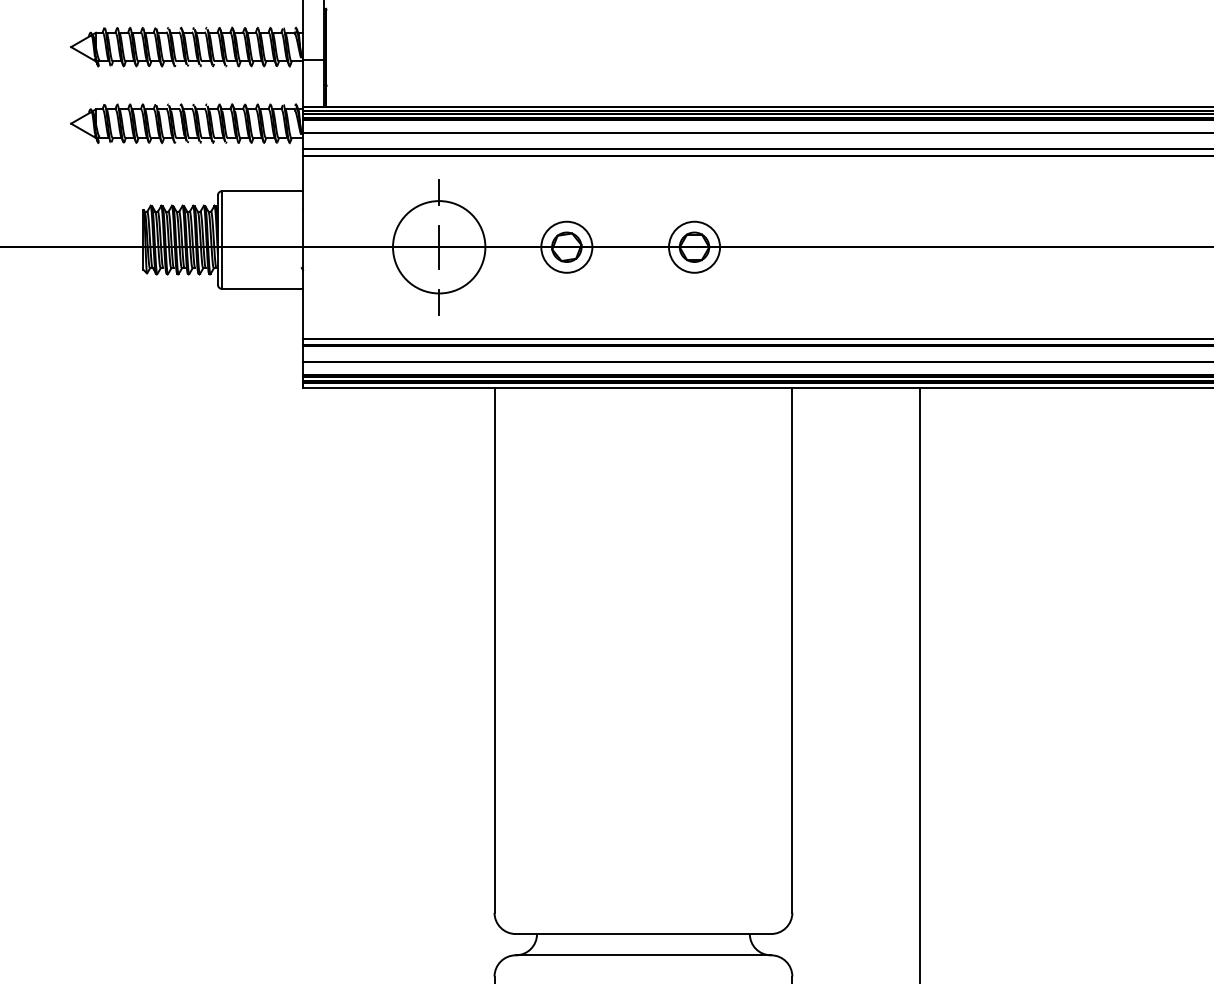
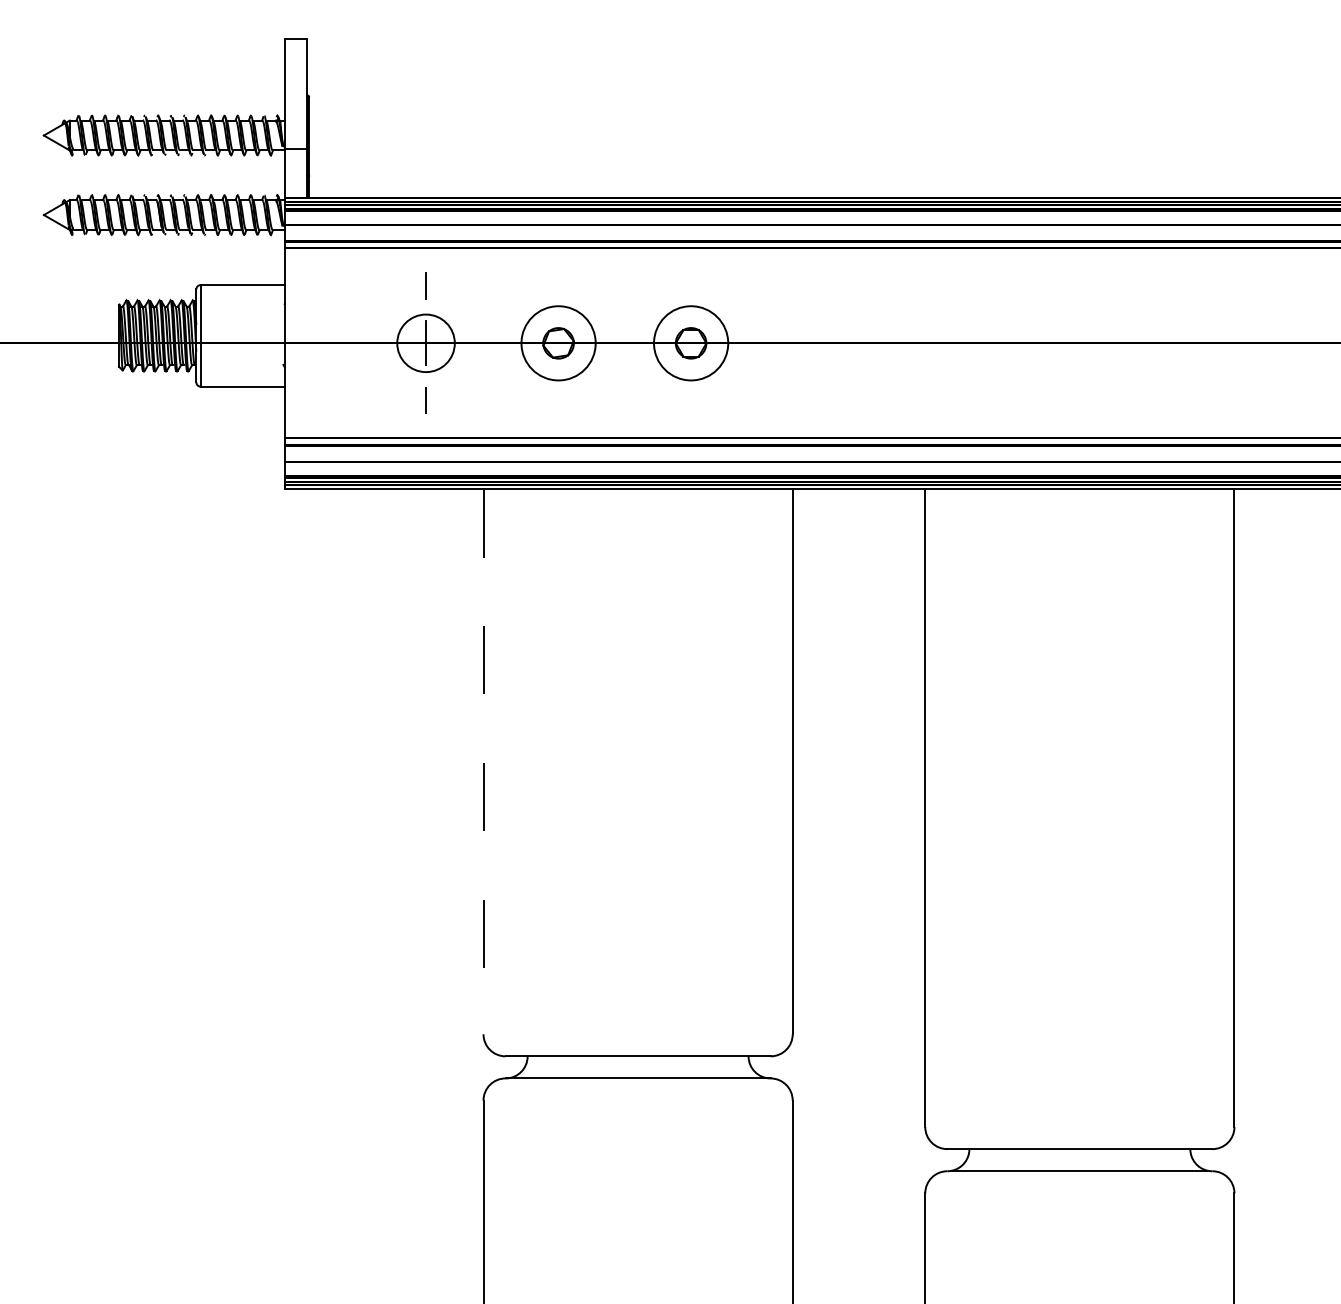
circle: (566, 246) -> (558, 342), size x1.4
circle: (693, 246) -> (690, 342), size x1.4
circle: (439, 247) -> (426, 343), size x0.6
line: (494, 650) -> (483, 761), solid -> dashed

